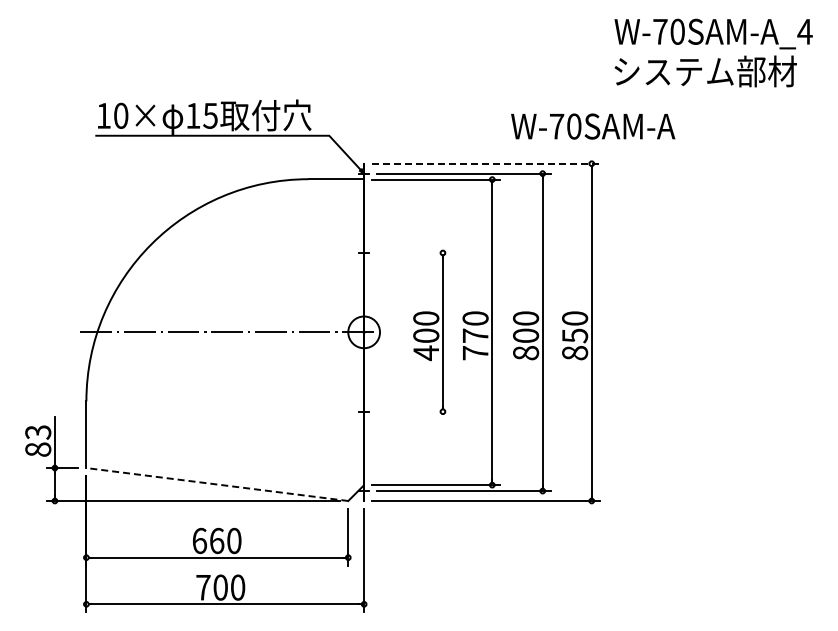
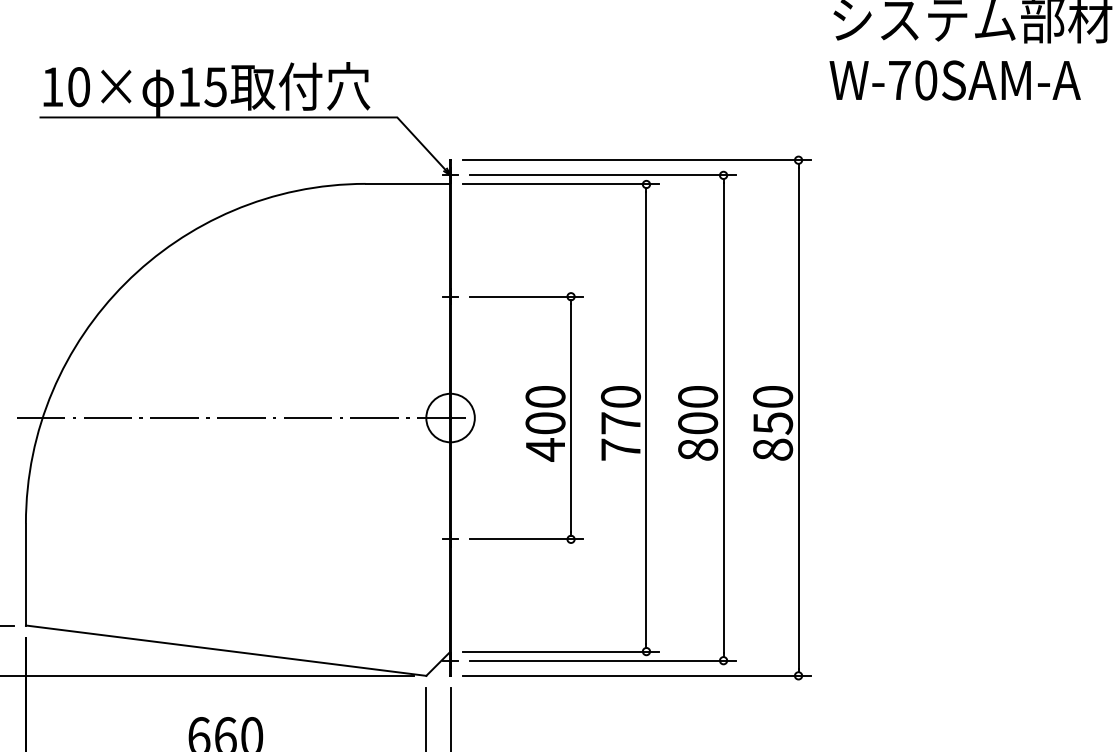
text: (593, 126) -> (955, 80), moved
line: (485, 163) -> (636, 159), dashed -> solid
line: (413, 253) -> (526, 297), added
line: (413, 411) -> (526, 539), added
line: (217, 484) -> (226, 650), dashed -> solid

